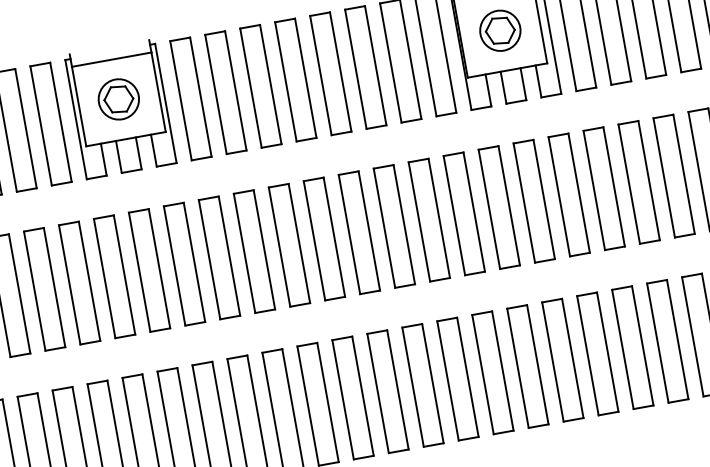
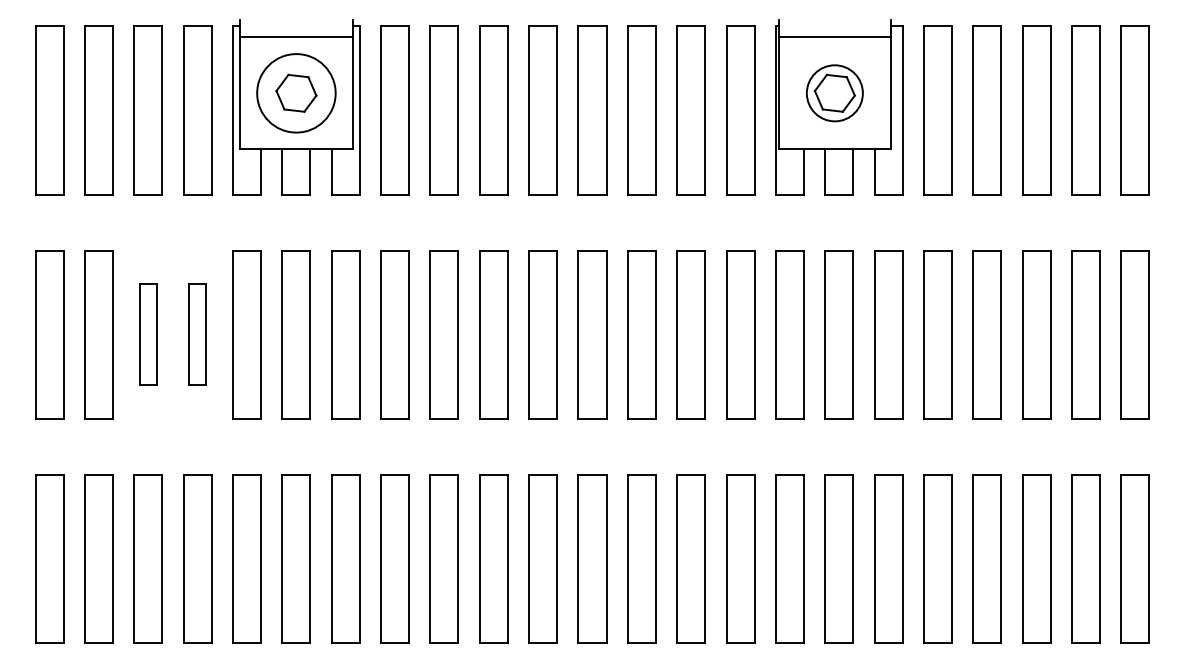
circle: (118, 99) -> (296, 93), size x1.4
part: (79, 282) -> (197, 334), size x0.6
part: (44, 289) -> (147, 334), size x0.6

